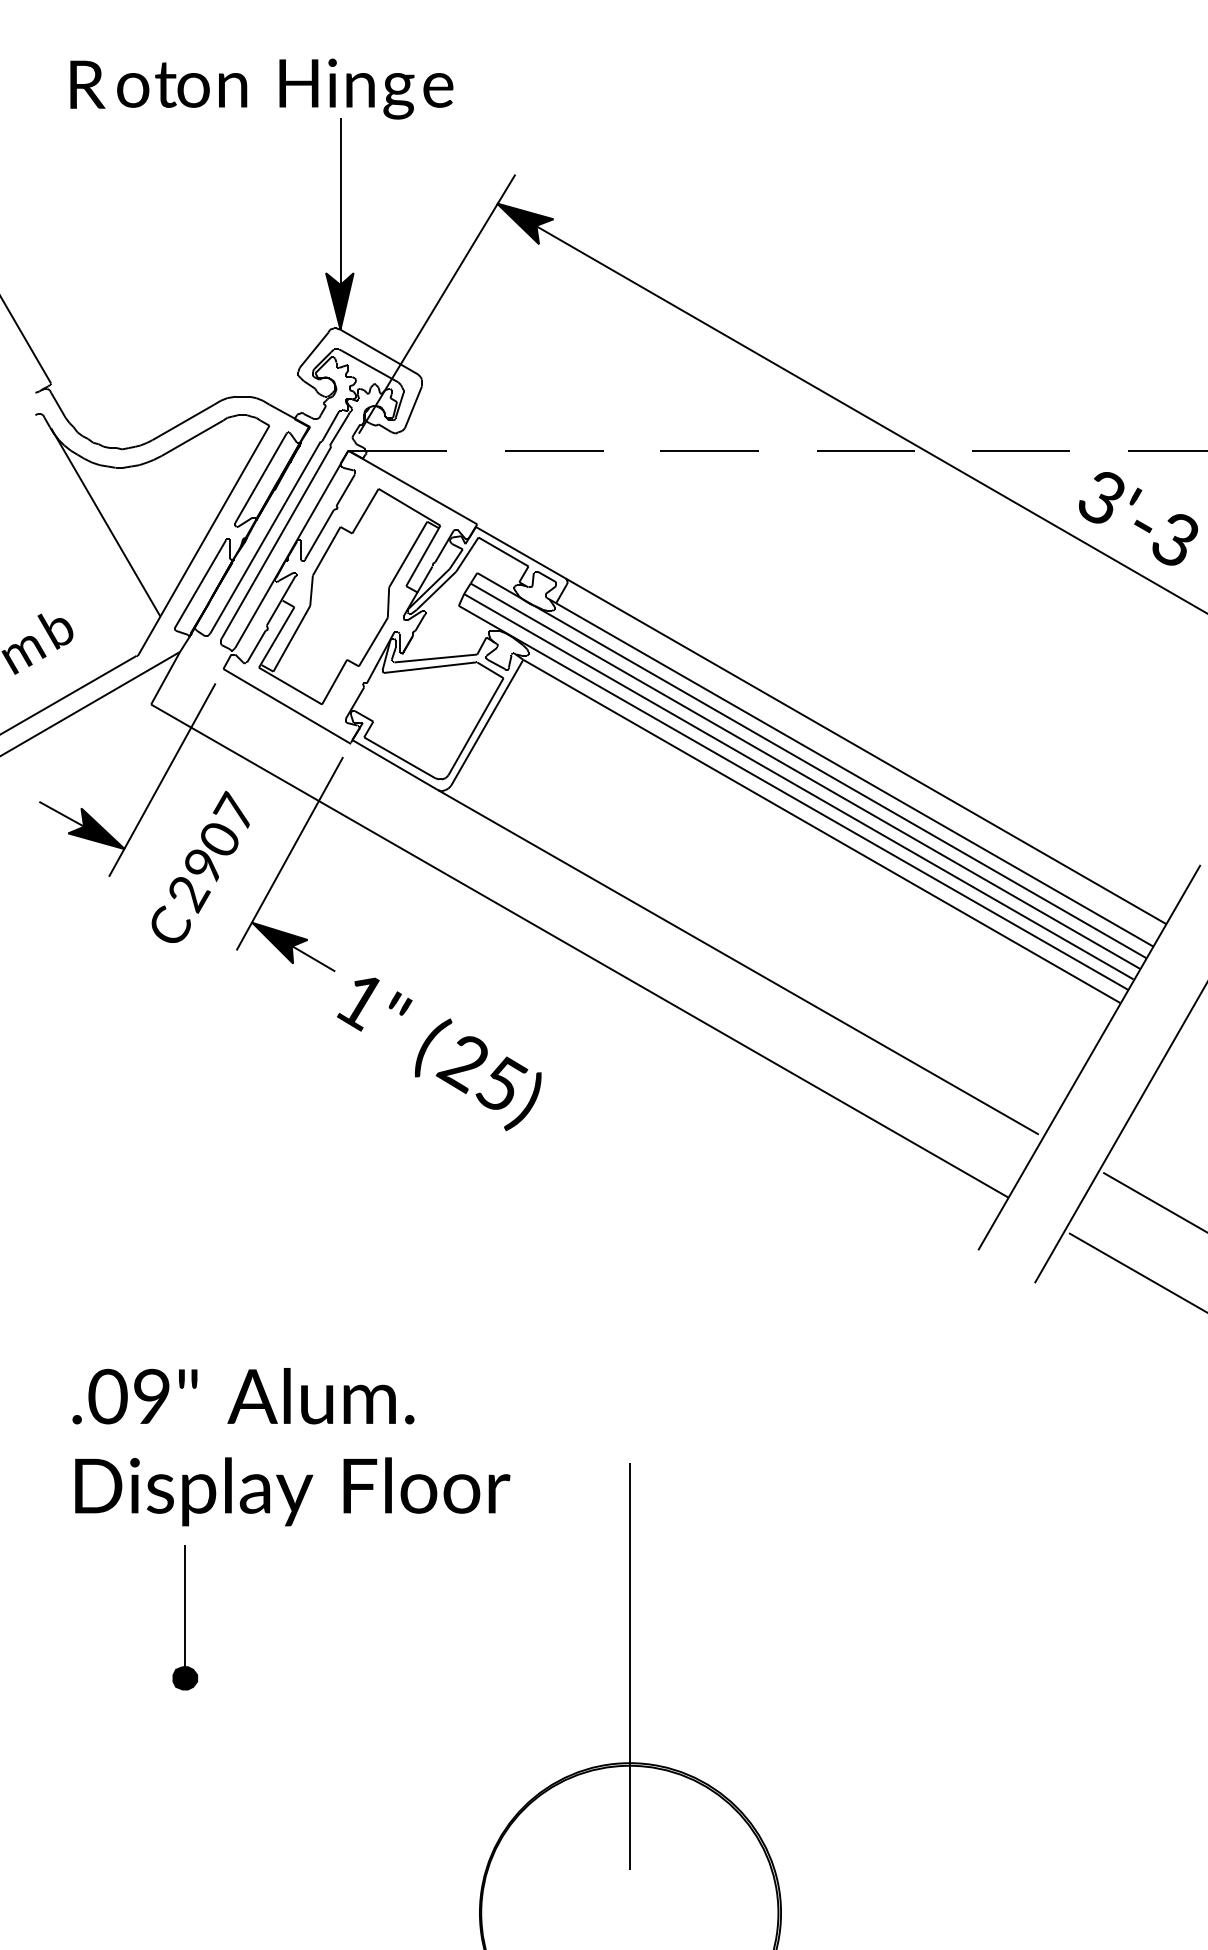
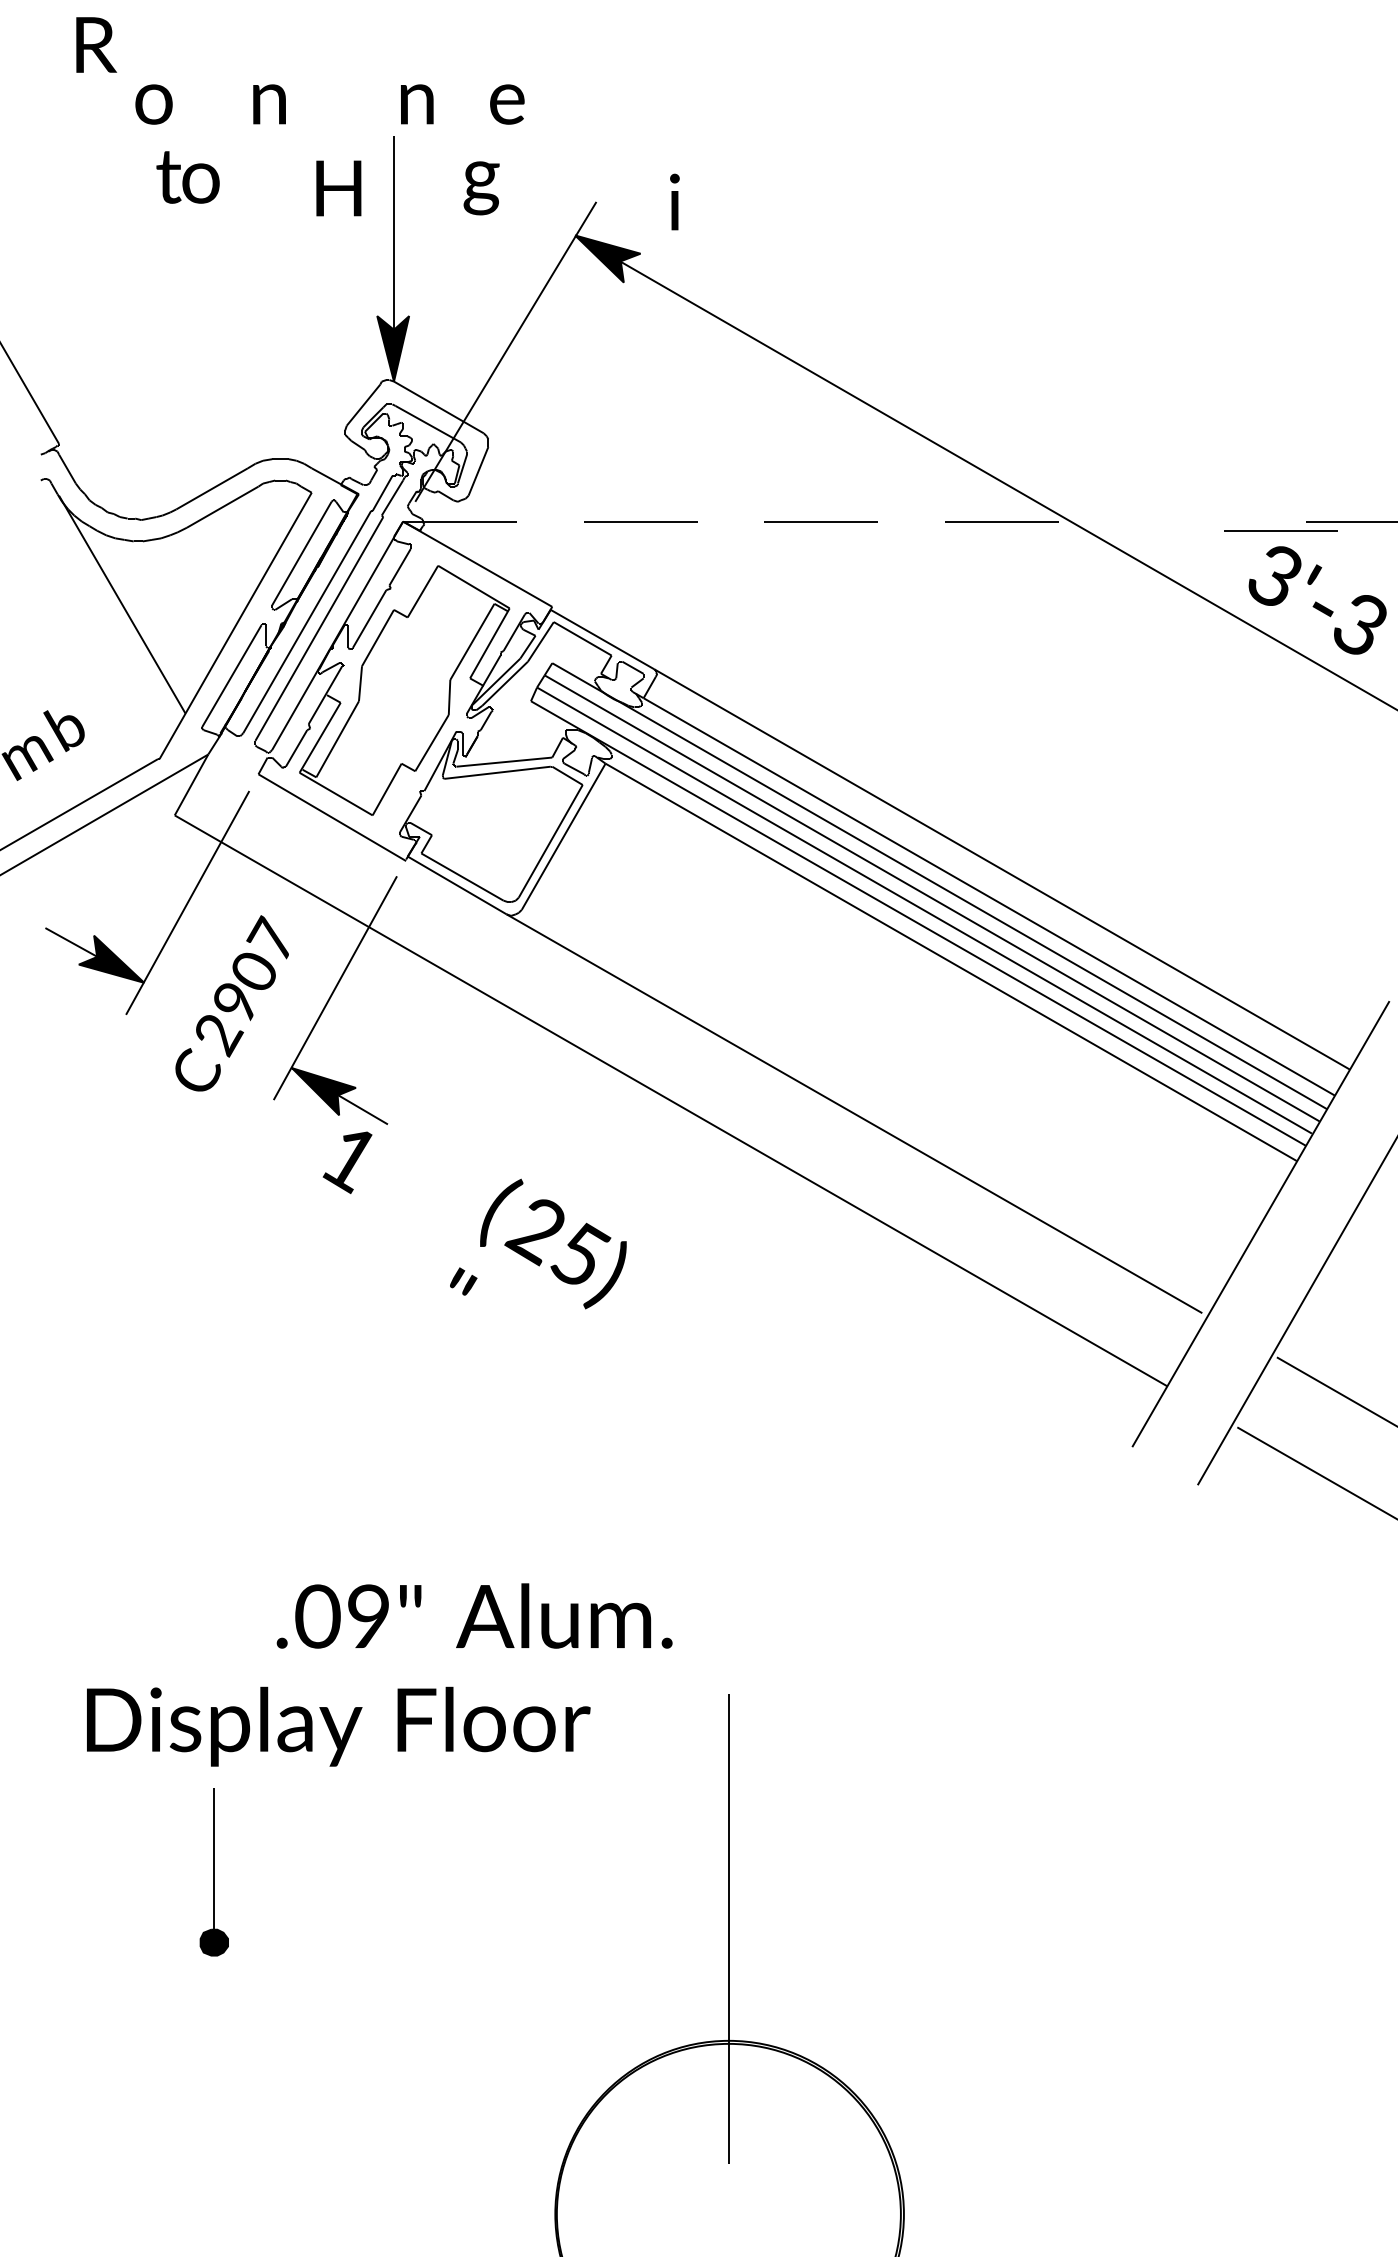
text: (332, 82) -> (674, 201), moved
text: (298, 83) -> (338, 188), moved
text: (87, 84) -> (96, 44), moved
text: (181, 85) -> (187, 177), moved
text: (398, 96) -> (481, 188), moved
line: (1020, 450) -> (1280, 530), moved
text: (400, 1003) -> (463, 1281), moved
text: (358, 1004) -> (347, 1162), moved
text: (243, 1395) -> (474, 1615), moved

